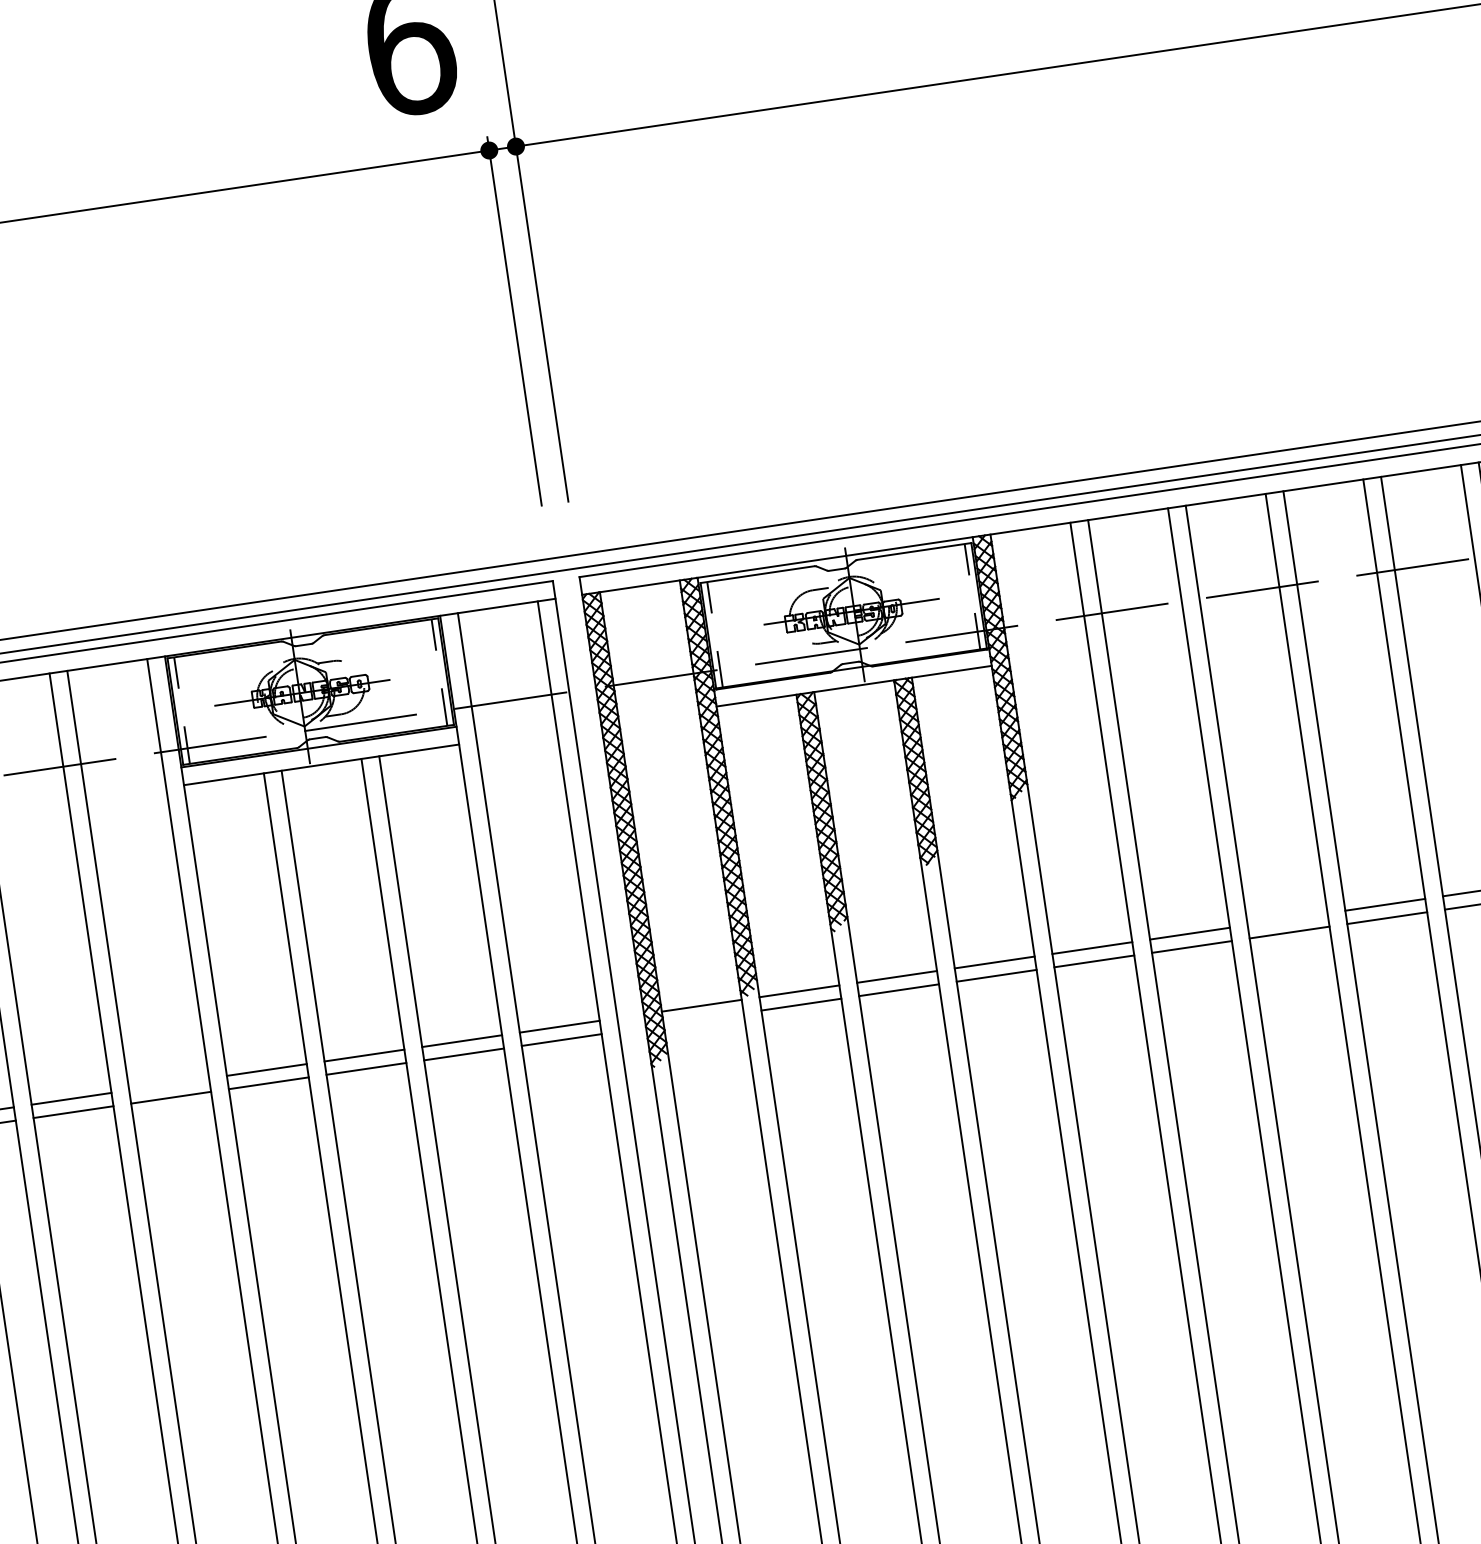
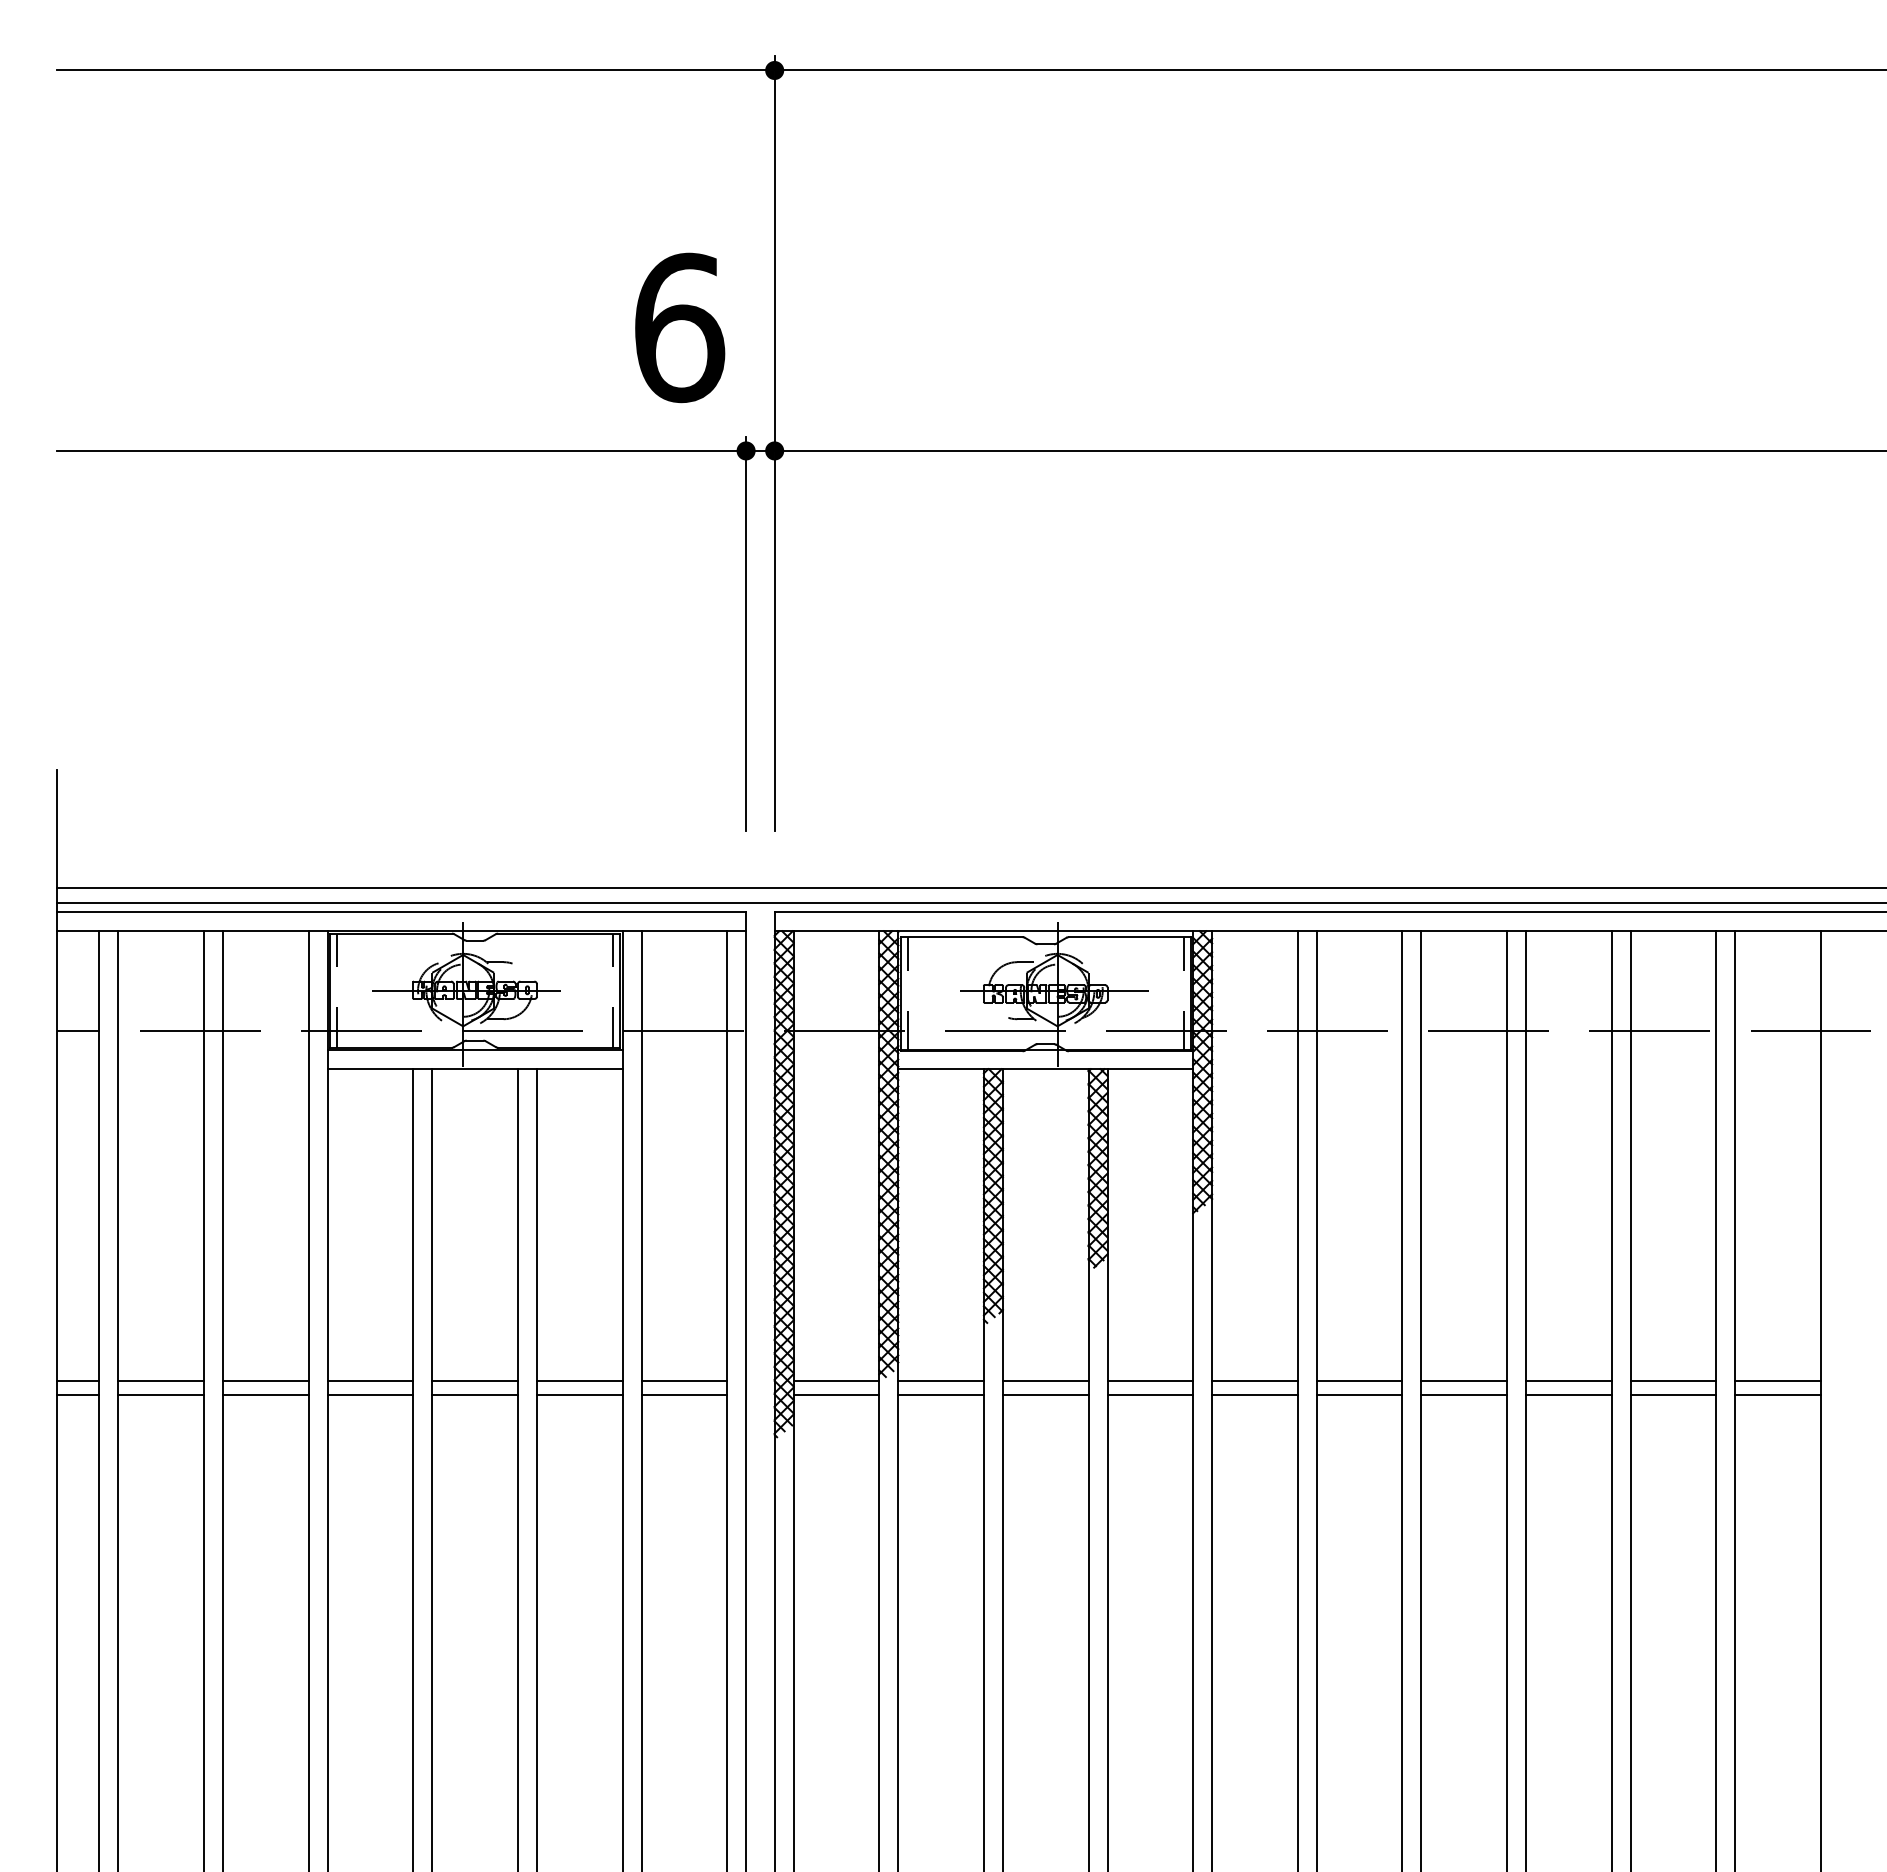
line: (1287, 919) -> (1464, 1380), added
line: (703, 1018) -> (836, 1394), added
line: (168, 1084) -> (265, 1380), added

